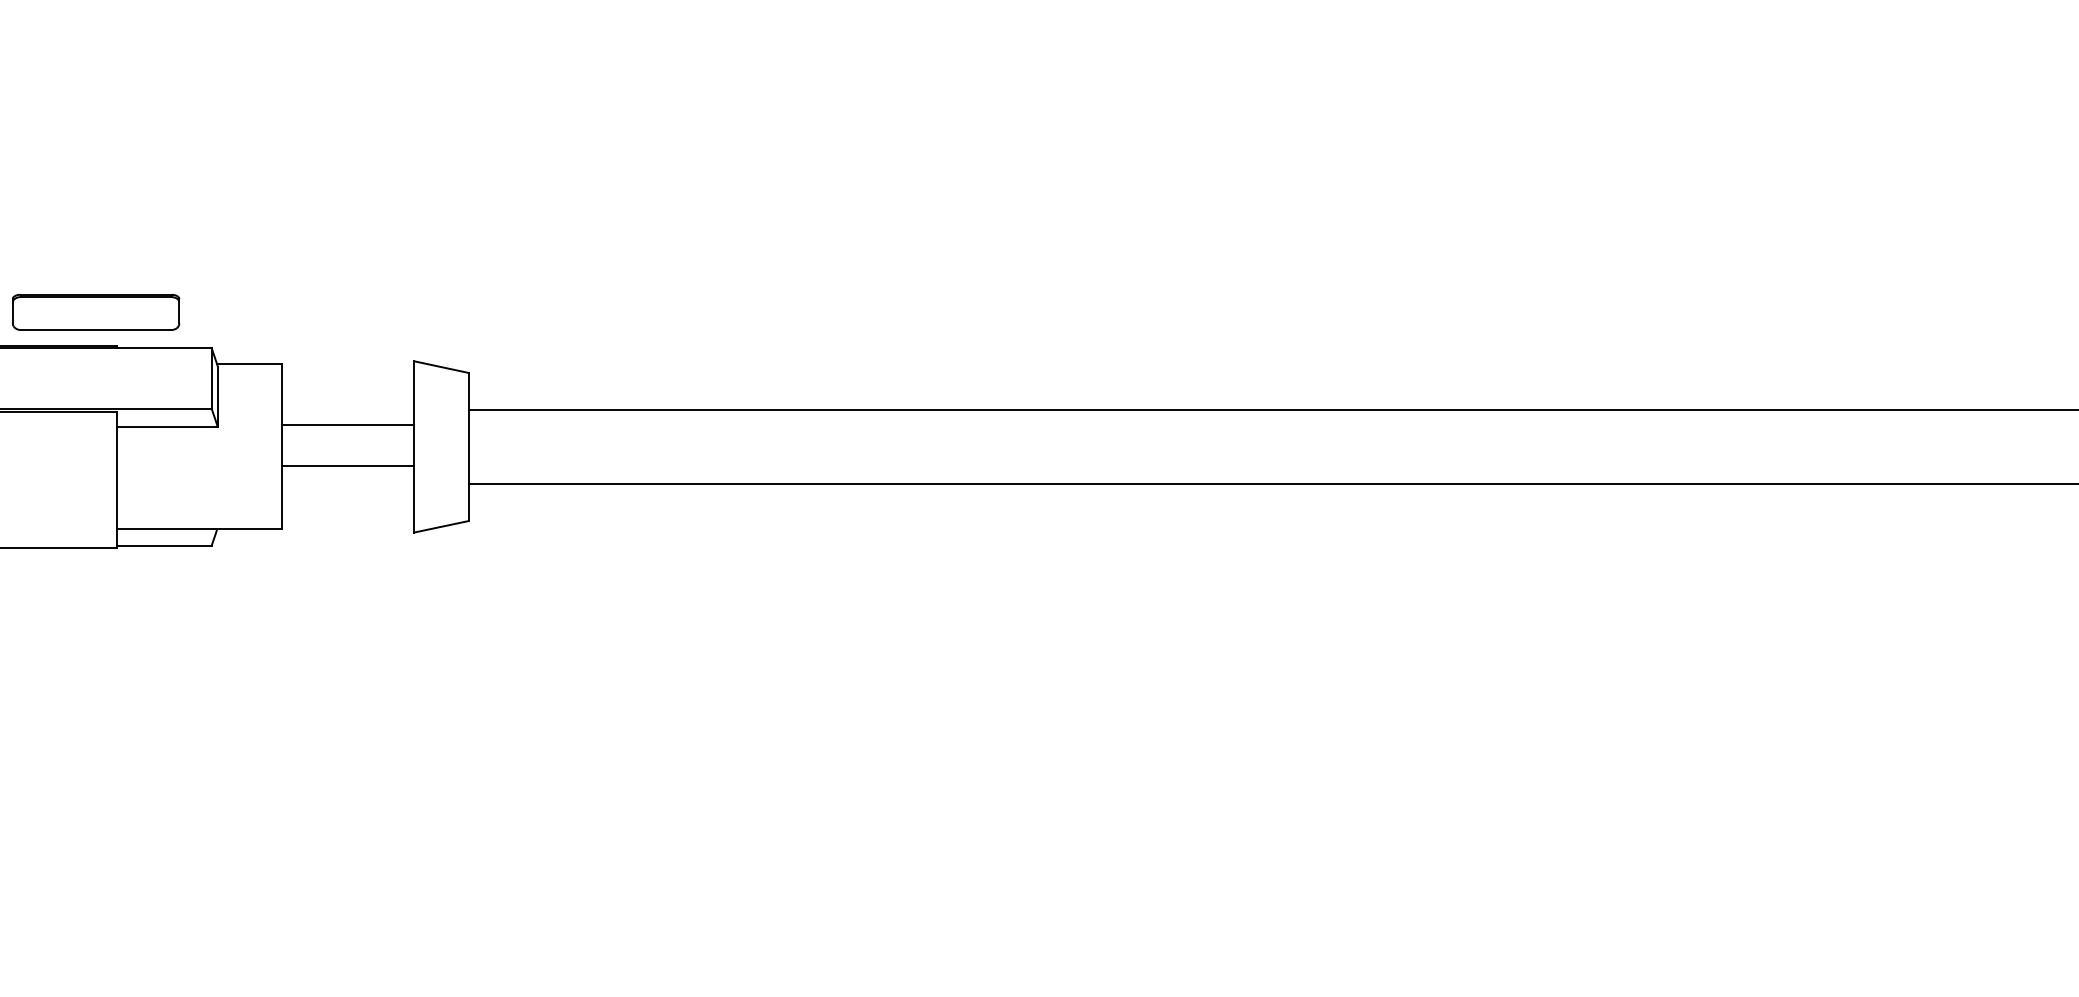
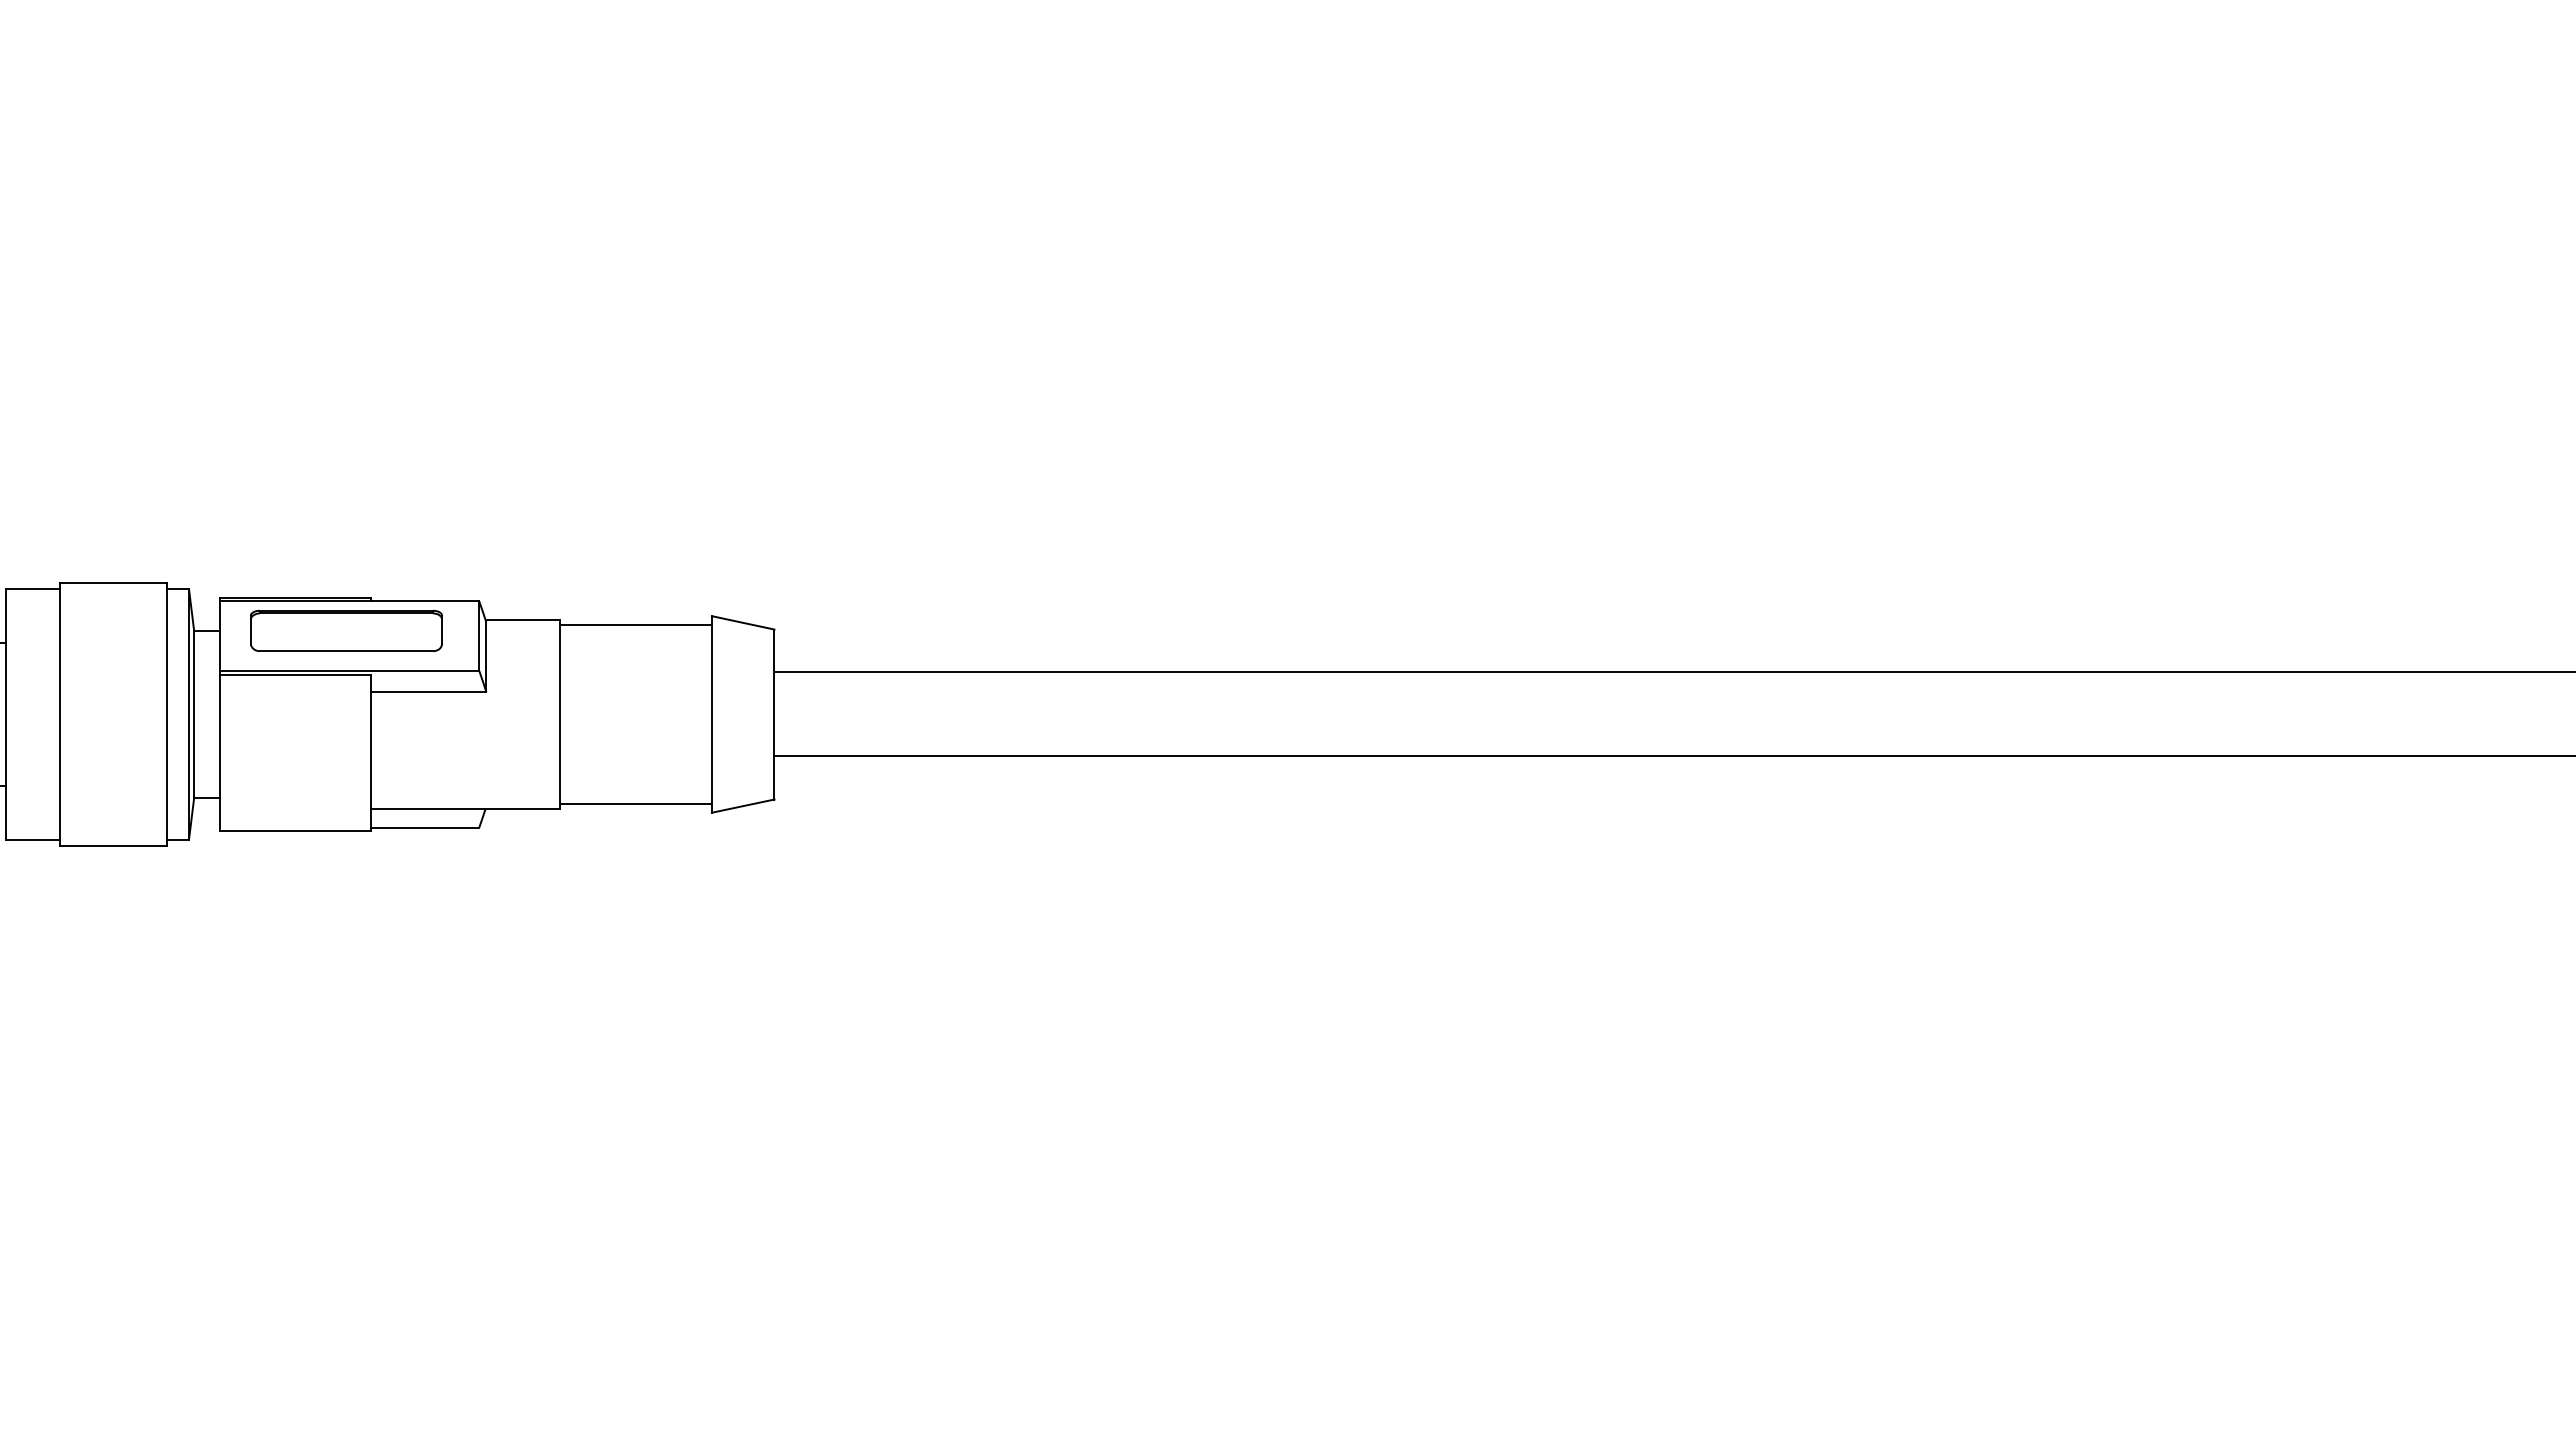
part: (96, 311) -> (346, 630), moved
line: (347, 425) -> (635, 625), moved
line: (347, 466) -> (635, 803), moved

